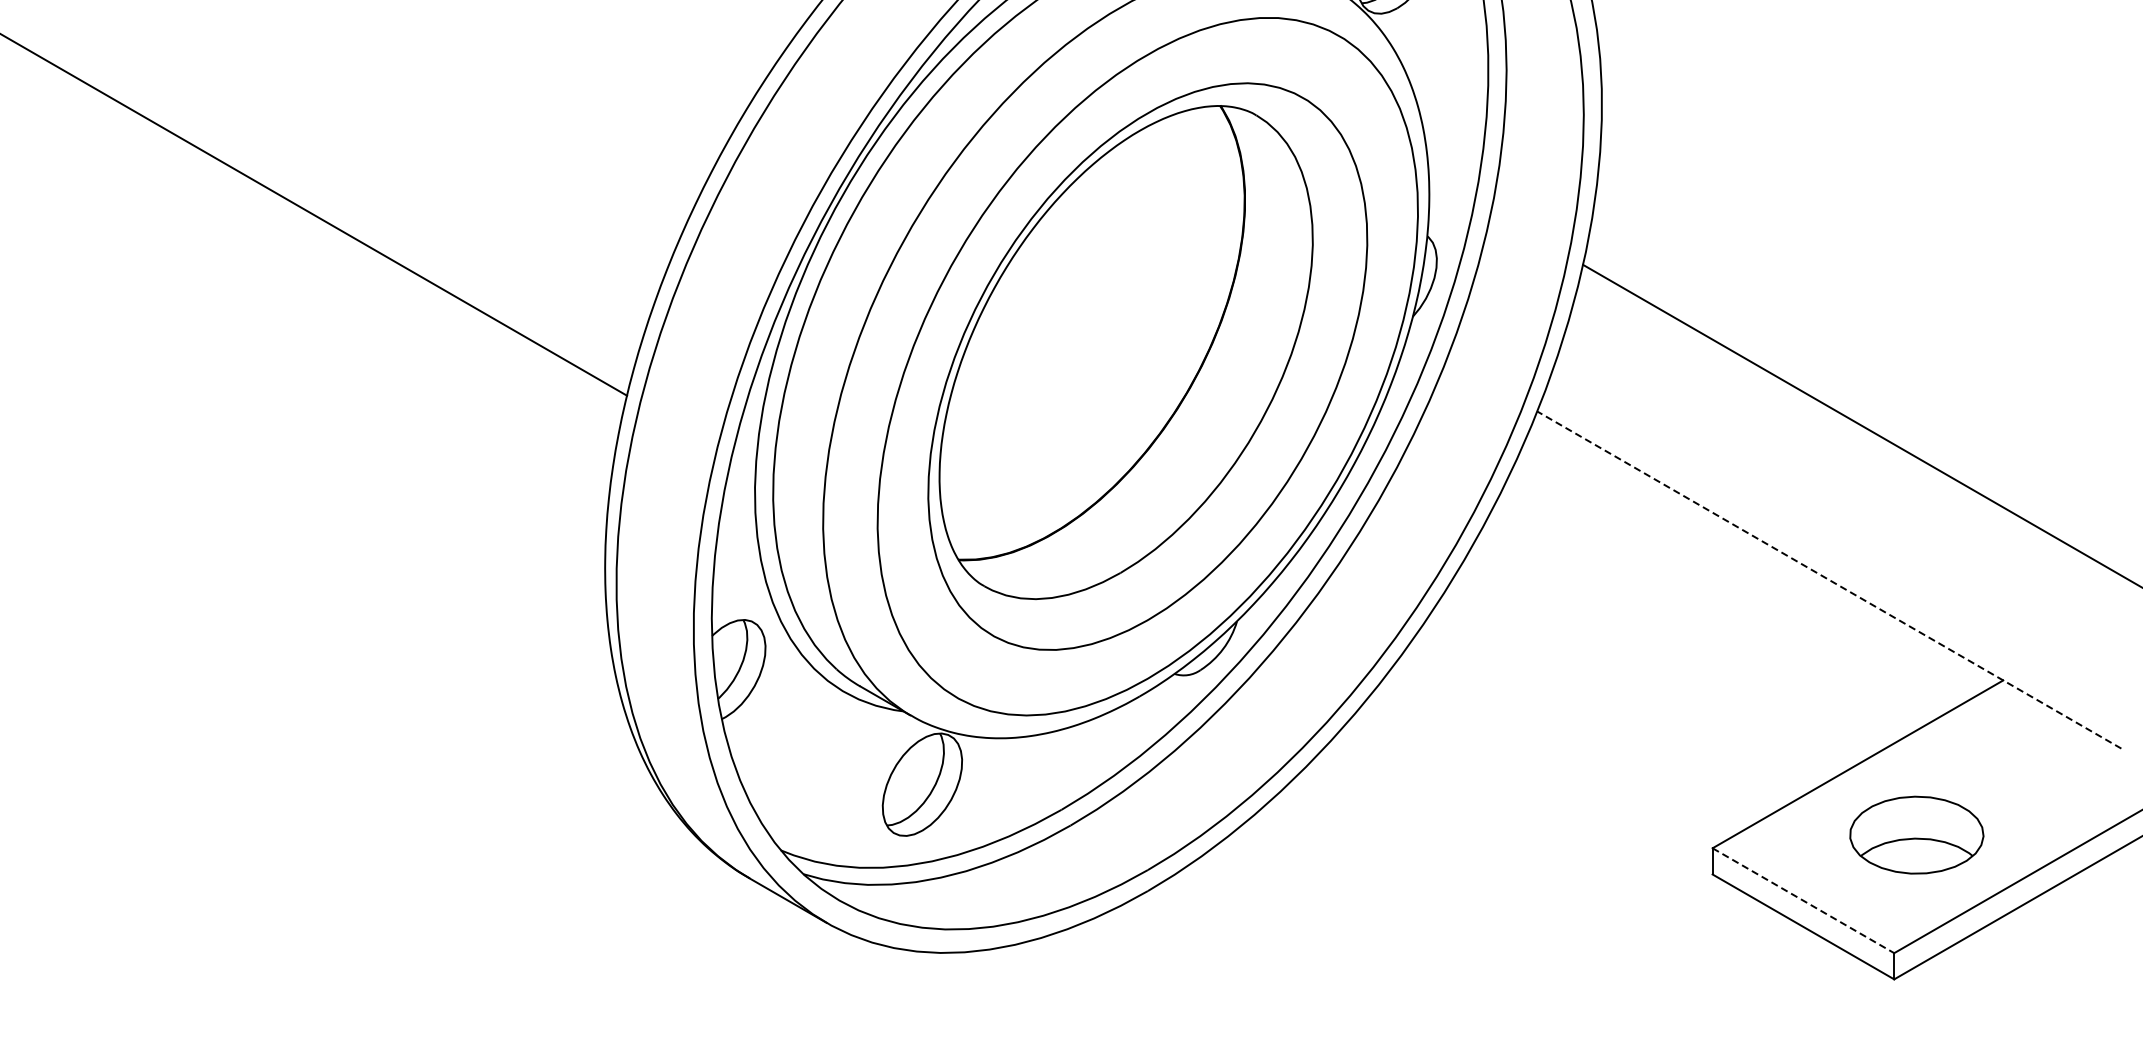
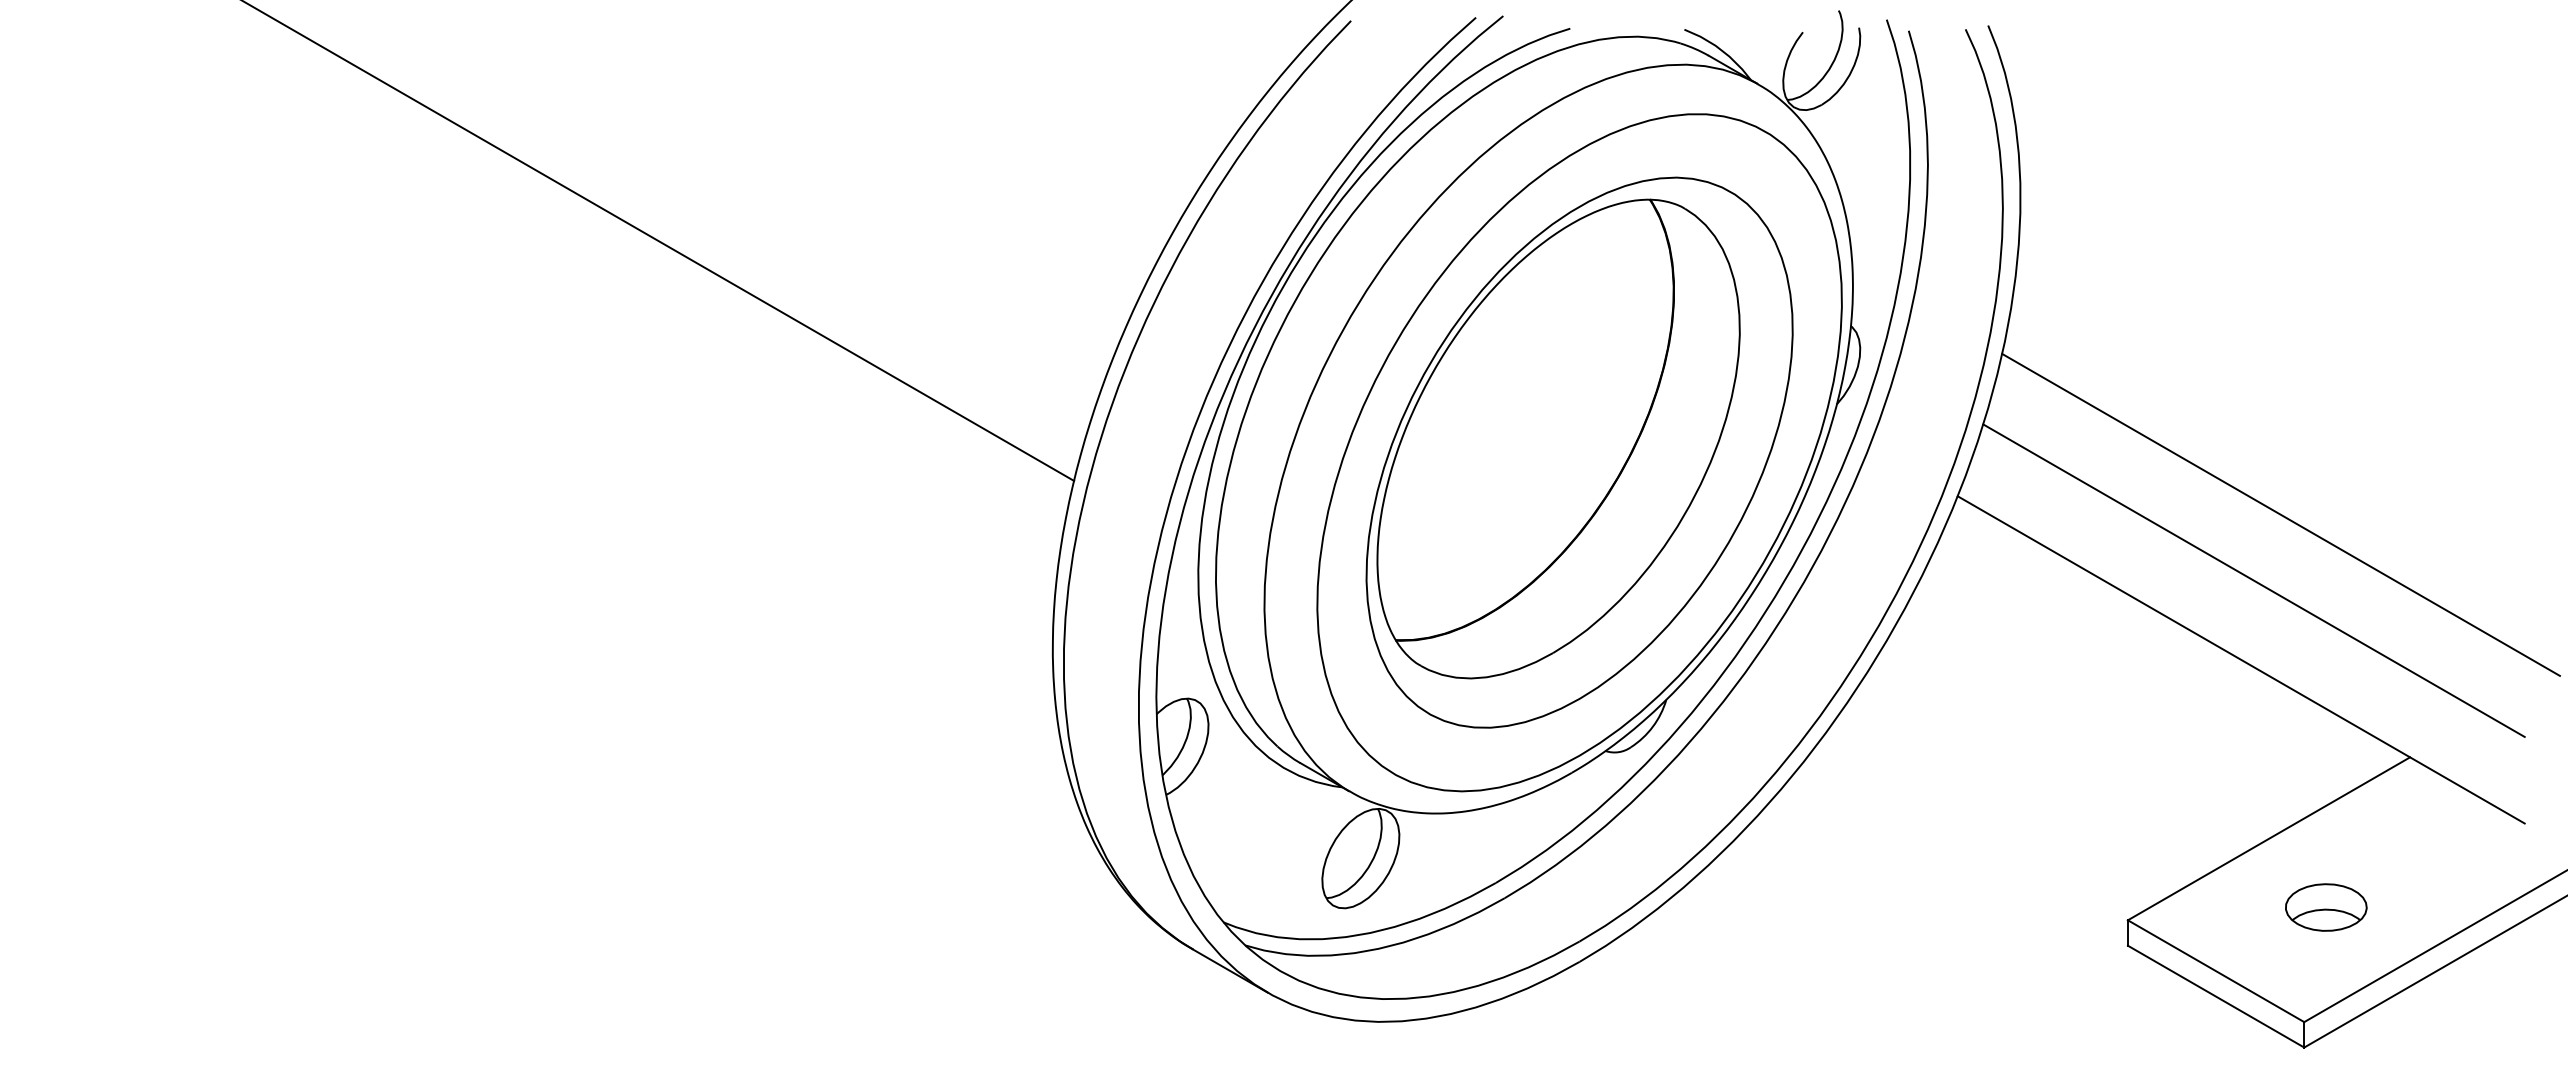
line: (1841, 498) -> (2253, 580), added
line: (1828, 579) -> (2240, 659), dashed -> solid
part: (1917, 835) -> (2326, 907), size x0.62
line: (1803, 901) -> (2216, 971), dashed -> solid

